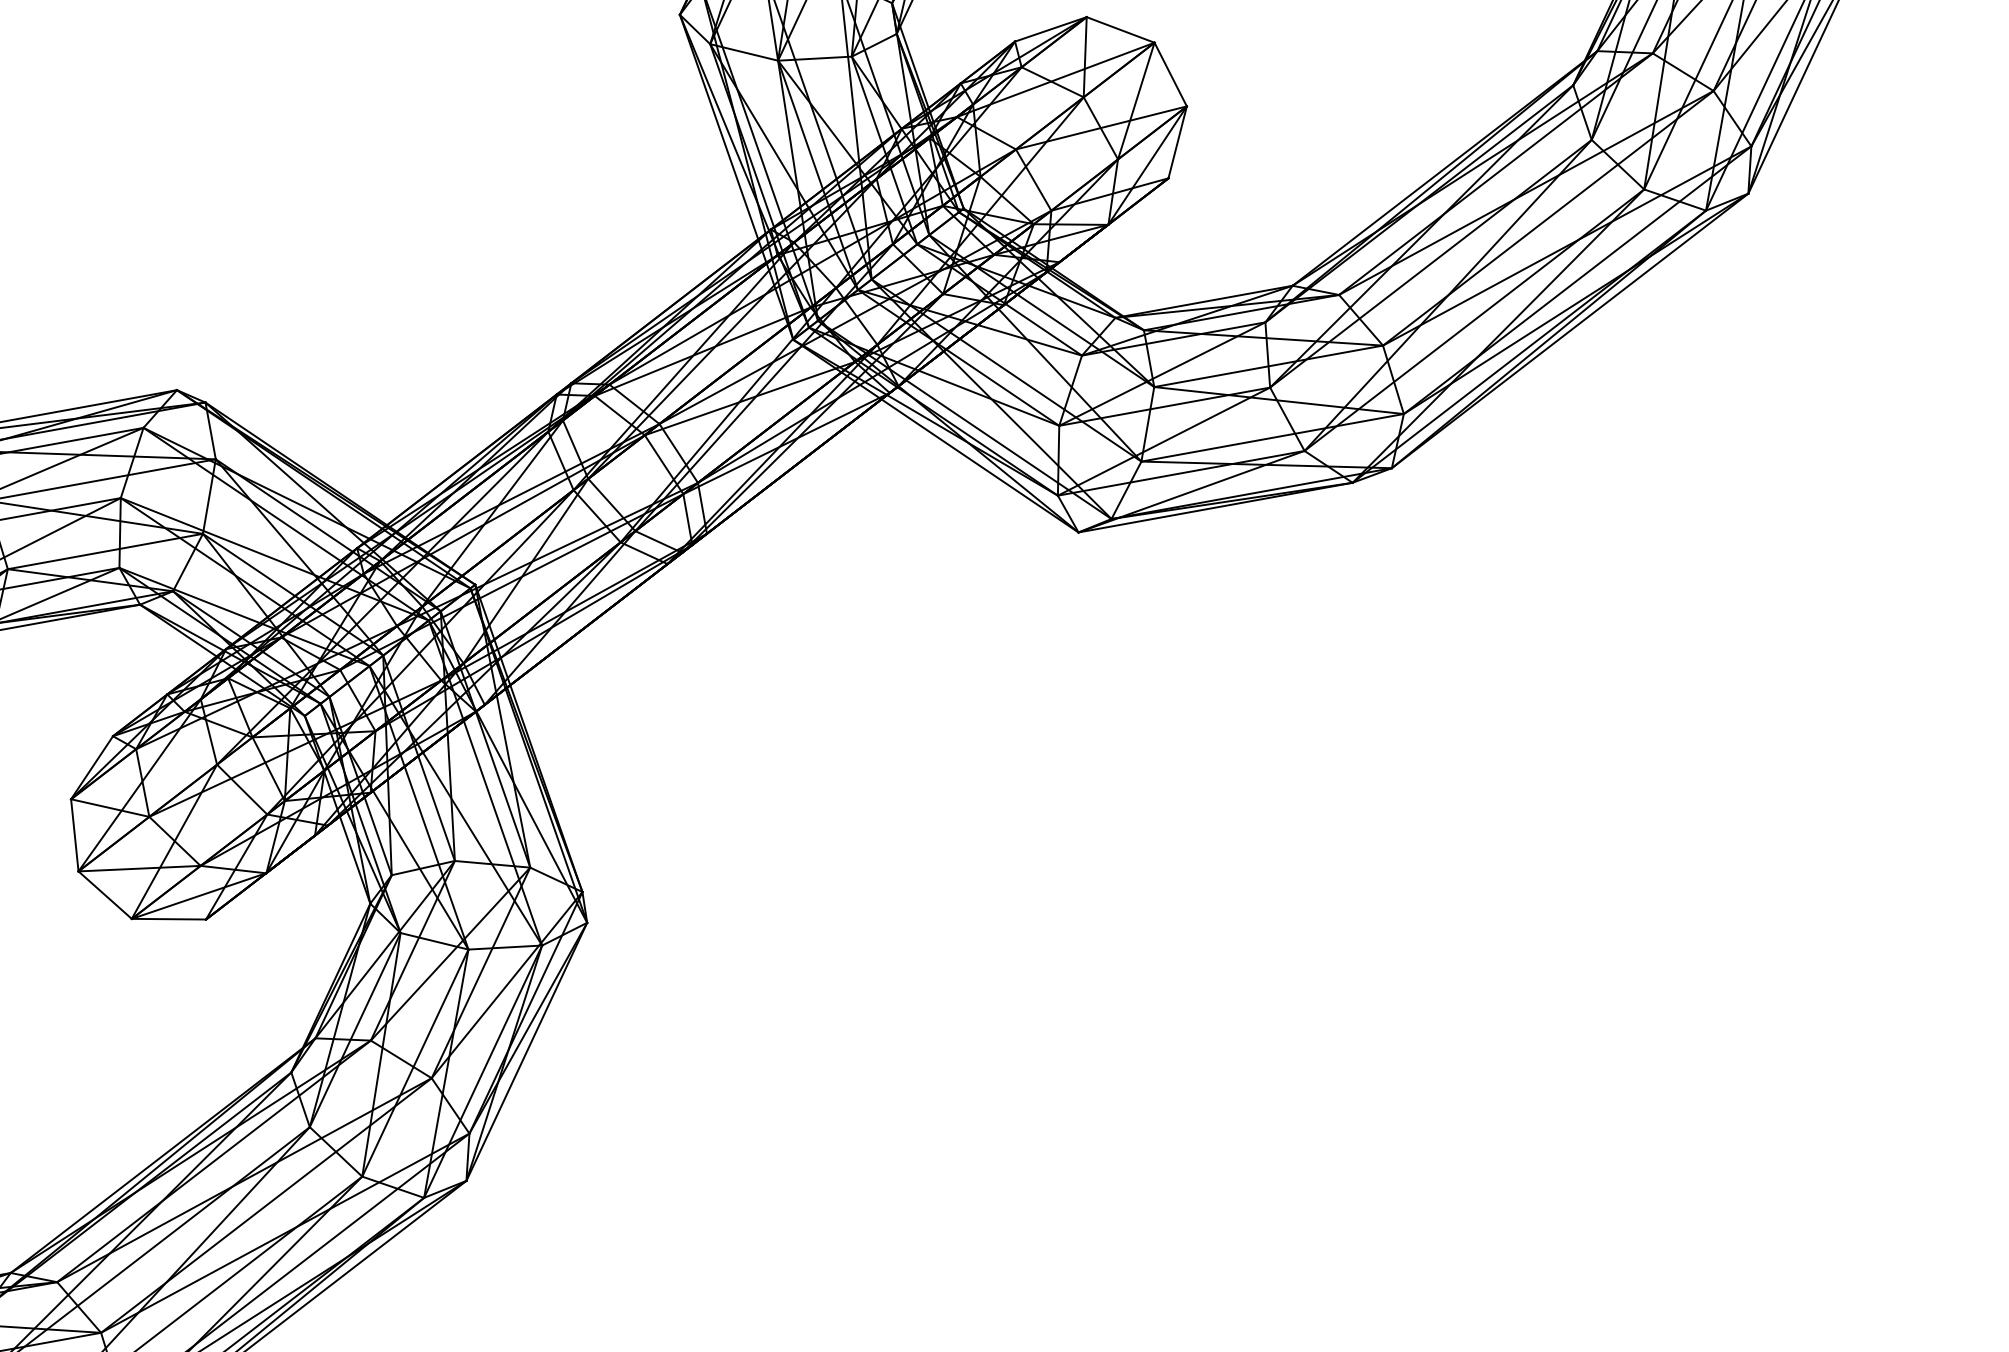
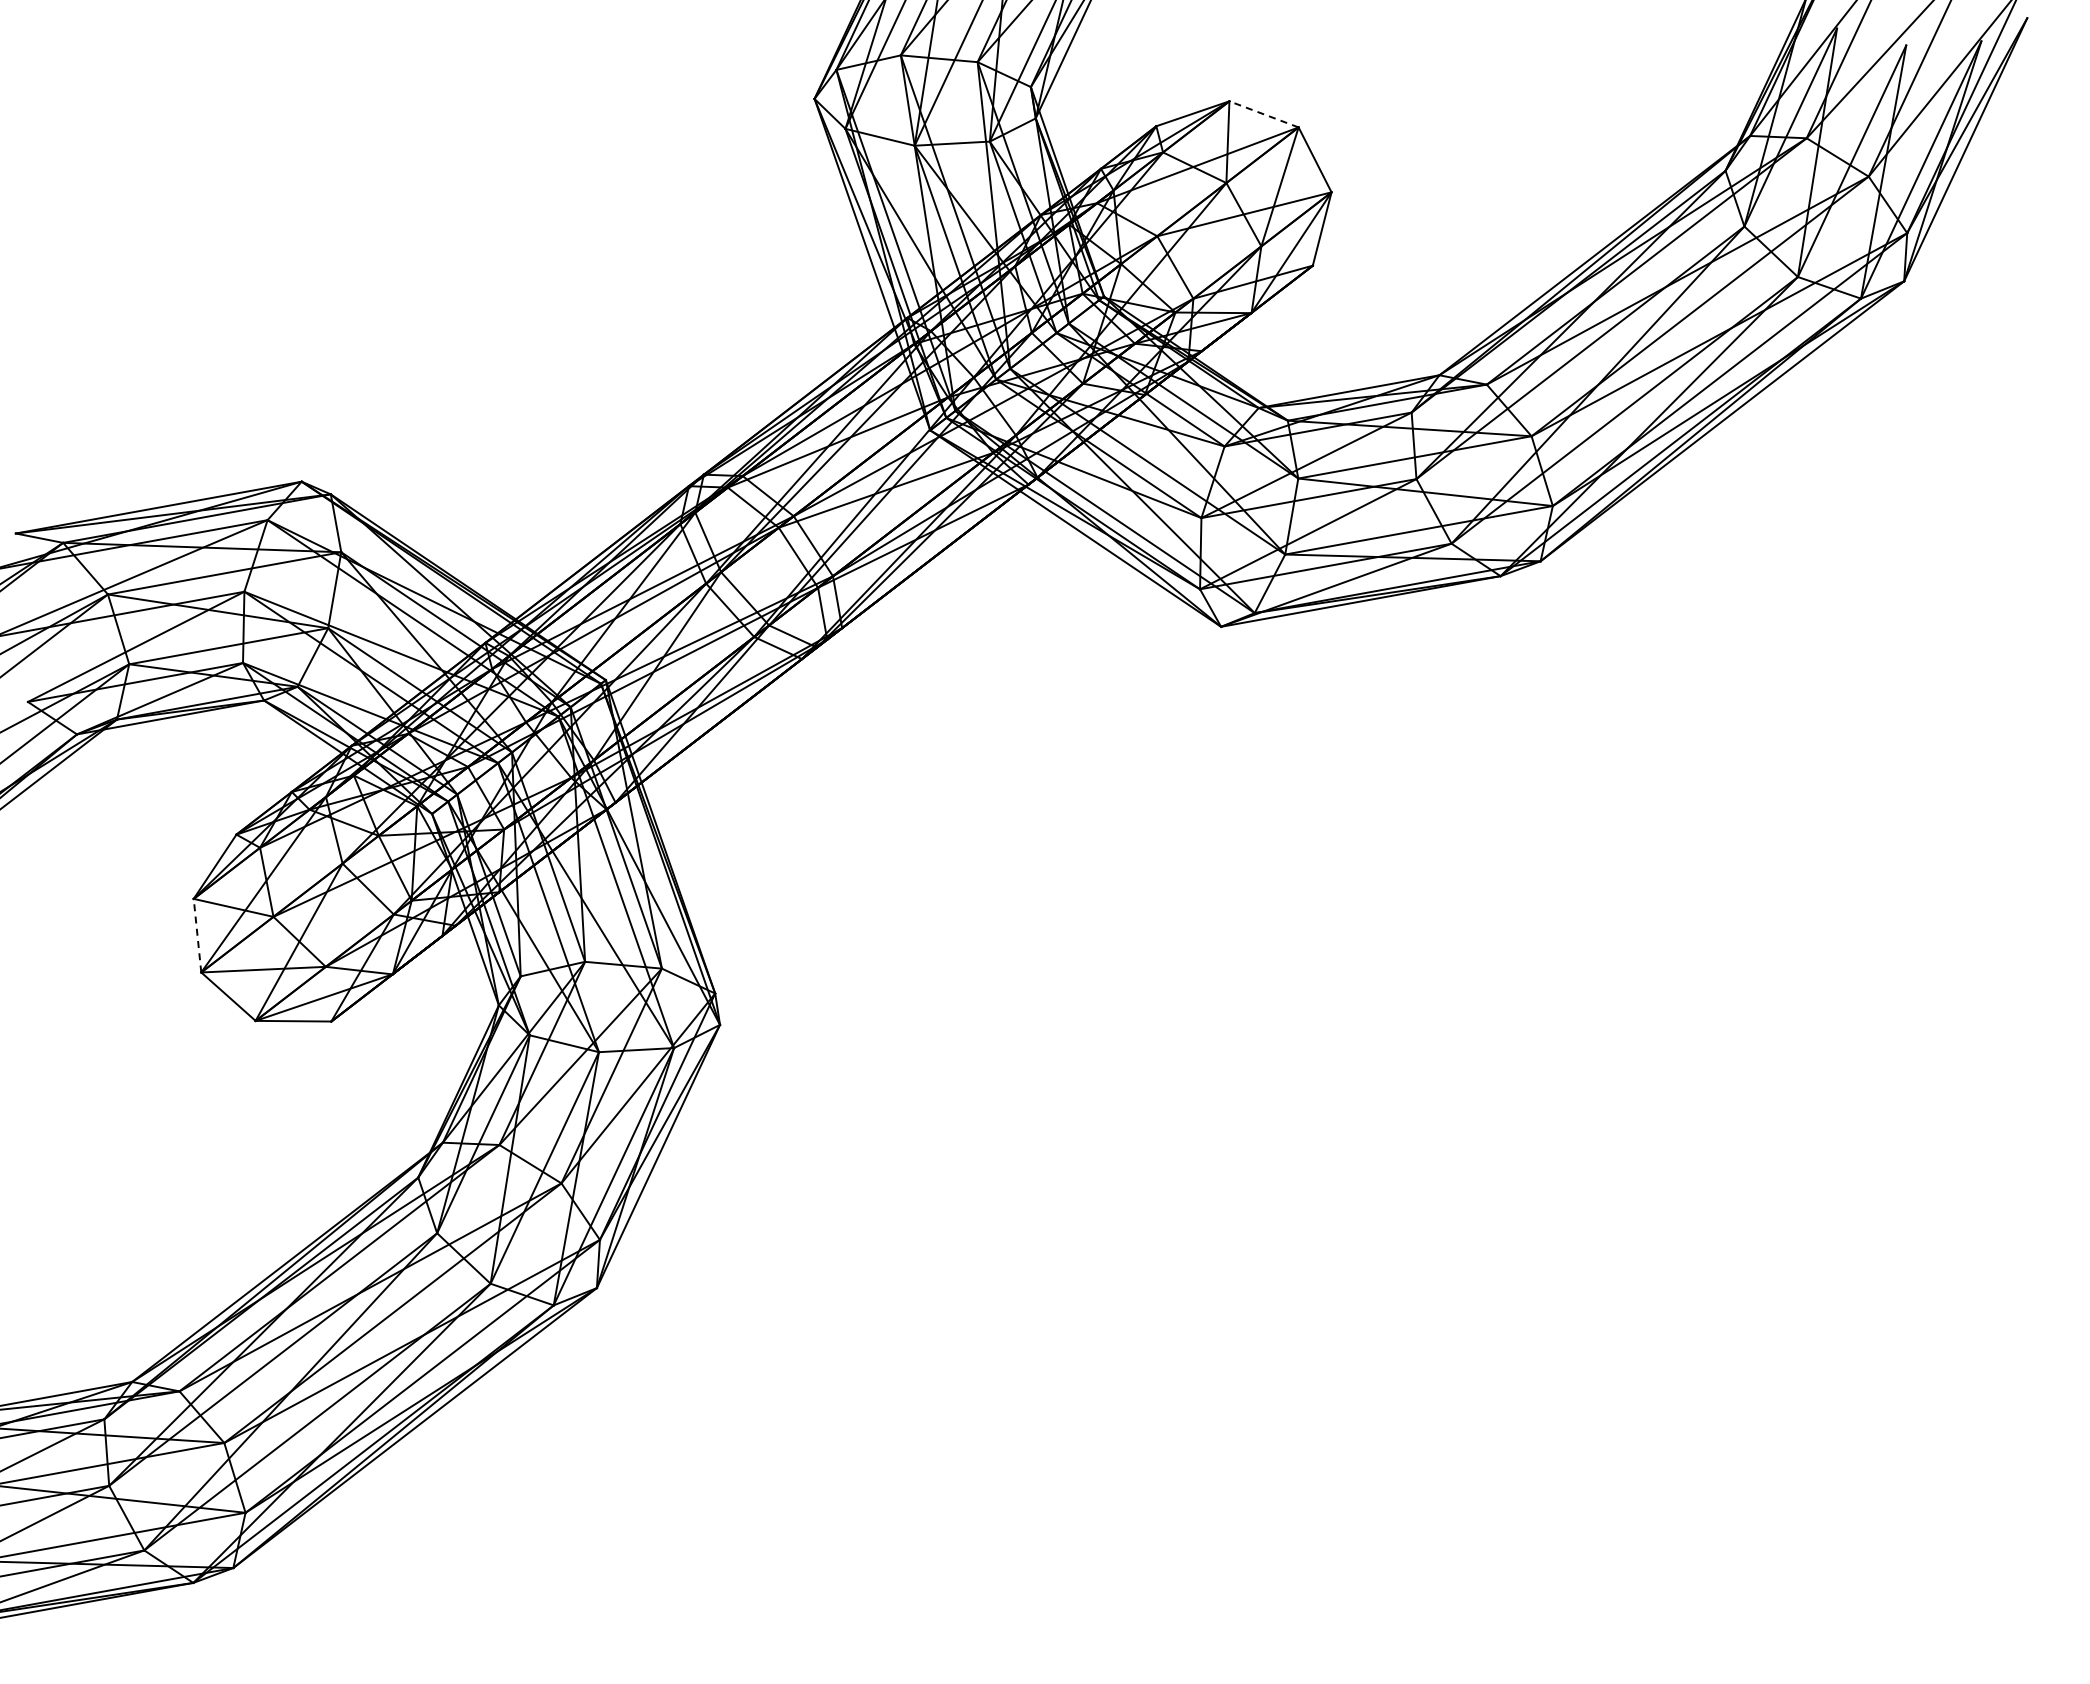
line: (1121, 30) -> (1264, 114), solid -> dashed
line: (74, 835) -> (197, 935), solid -> dashed

